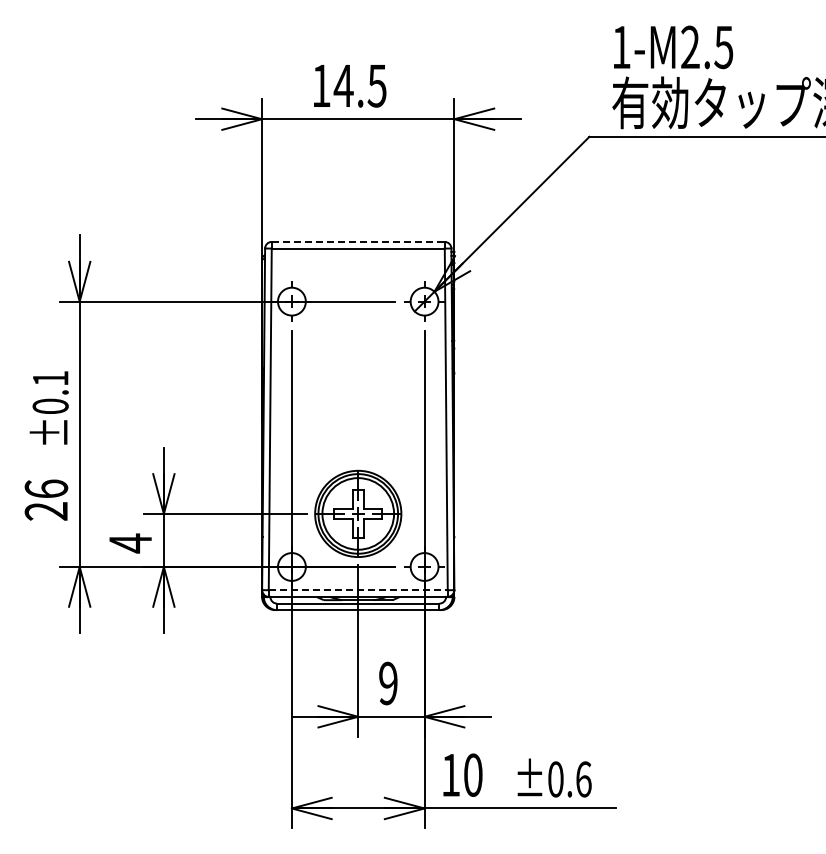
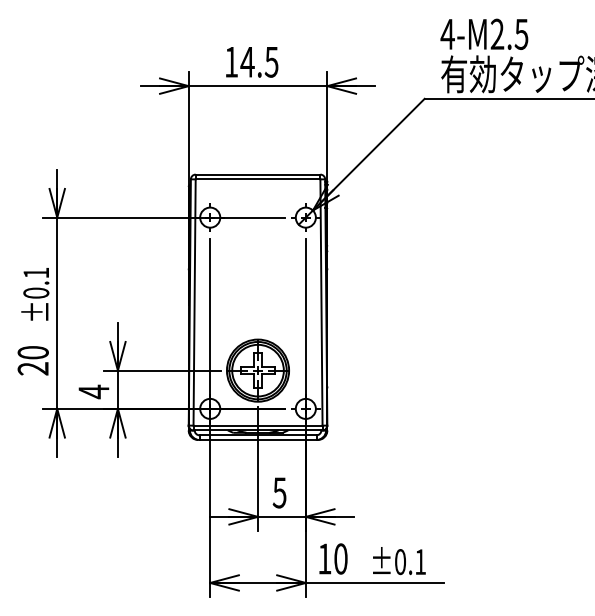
text: (621, 47) -> (447, 34), 1-M2.5 -> 4-M2.5
line: (358, 241) -> (258, 174), dashed -> solid
text: (46, 488) -> (33, 352), 26 -> 20
line: (358, 590) -> (258, 425), dashed -> solid
text: (387, 683) -> (279, 492), 9 -> 5
text: (583, 779) -> (420, 562), ±0.6 -> ±0.1

